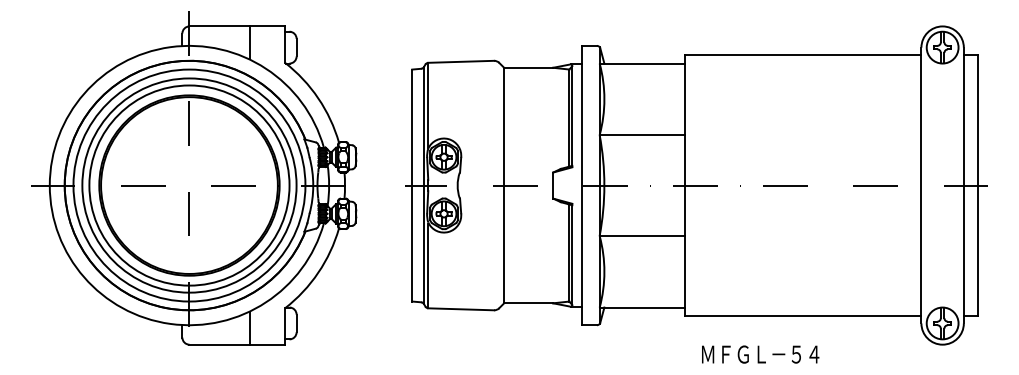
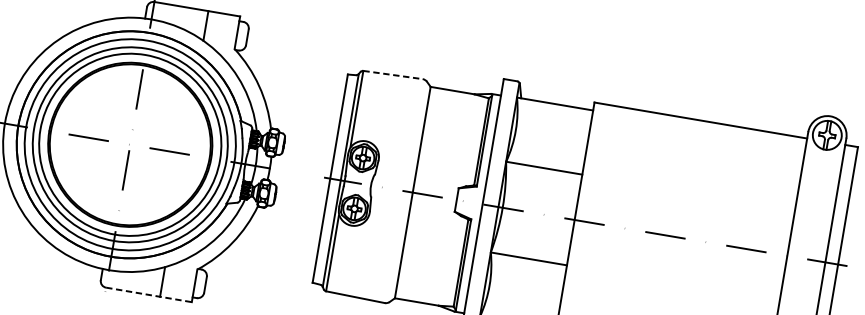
line: (461, 61) -> (393, 74), solid -> dashed
line: (237, 344) -> (149, 294), solid -> dashed

